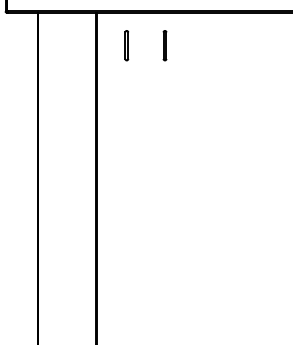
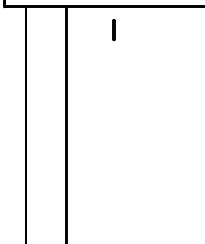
line: (126, 46) -> (87, 30), removed

